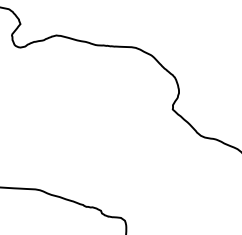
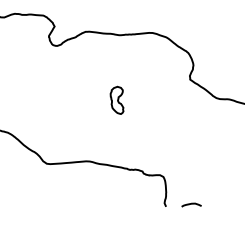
part: (81, 120) -> (116, 99), added

